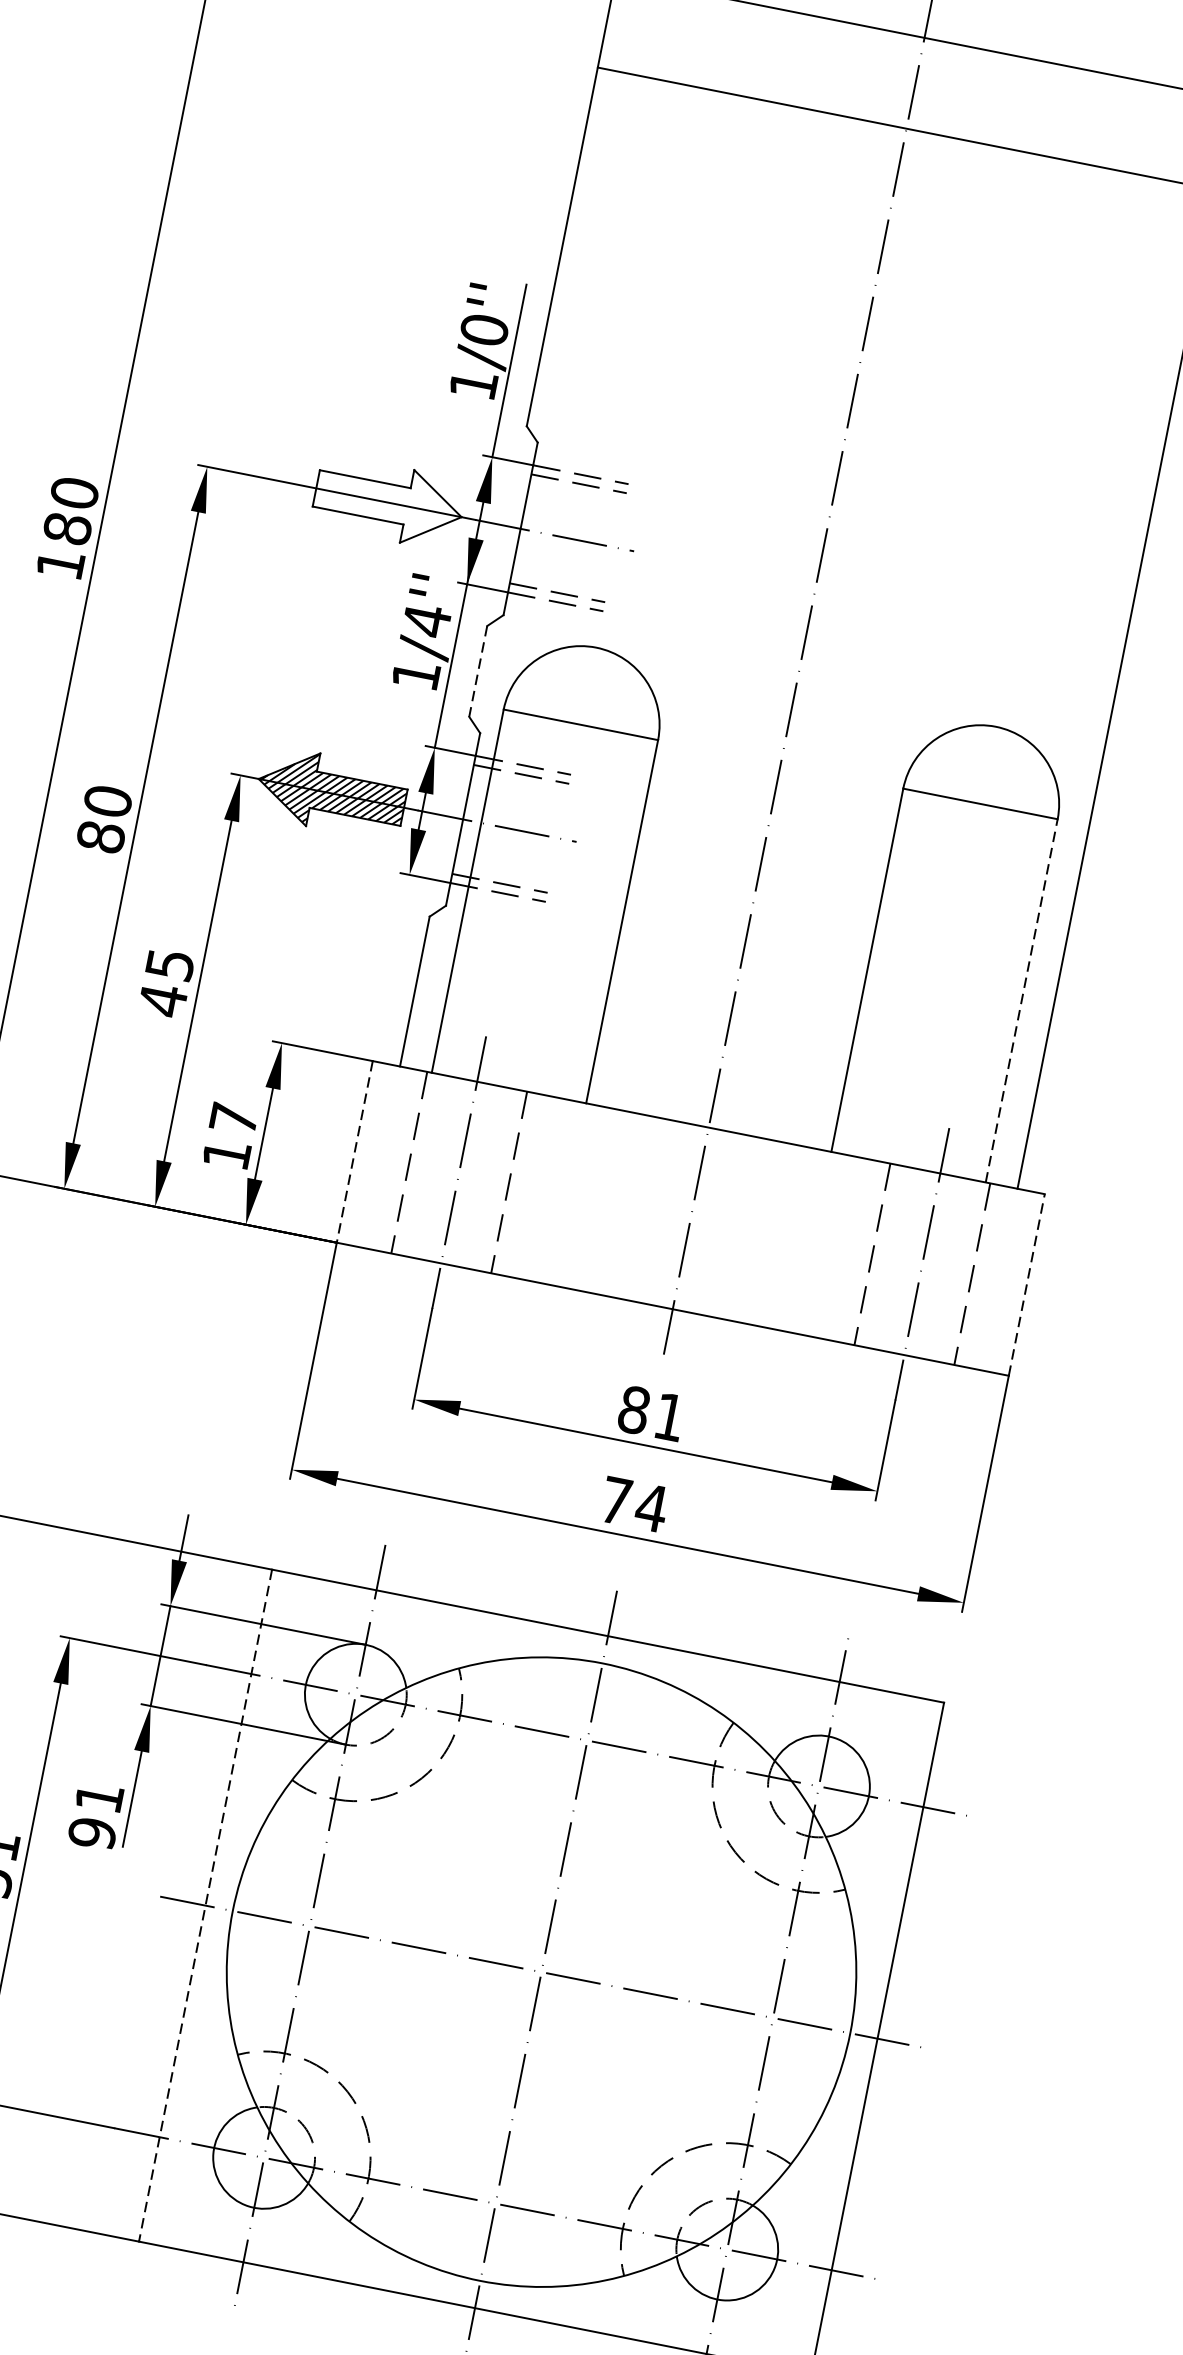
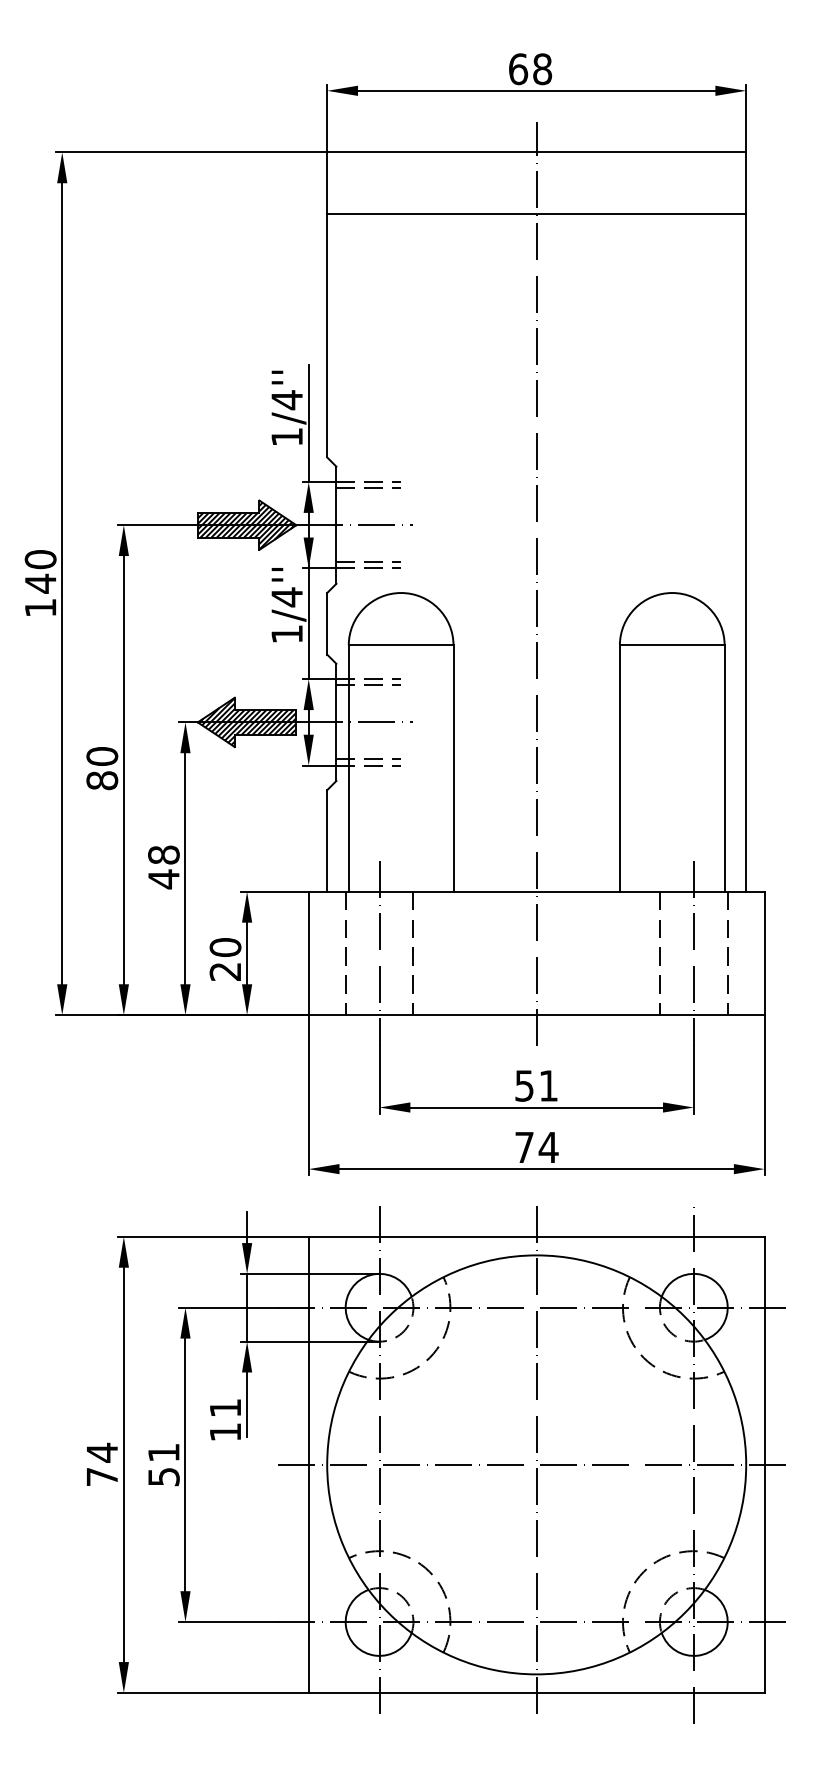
text: (484, 330) -> (287, 400), 1/0'' -> 1/4''
hatch: (387, 503) -> (246, 525), added
text: (67, 528) -> (40, 583), 180 -> 140
line: (478, 671) -> (327, 623), dashed -> solid
text: (169, 963) -> (163, 854), 45 -> 48
line: (1021, 1000) -> (724, 768), dashed -> solid
text: (230, 1136) -> (225, 959), 17 -> 20
line: (354, 1151) -> (308, 953), dashed -> solid
line: (1026, 1284) -> (764, 953), dashed -> solid
text: (634, 1409) -> (524, 1085), 81 -> 51
text: (92, 1832) -> (225, 1431), 91 -> 11
line: (205, 1904) -> (308, 1464), dashed -> solid

